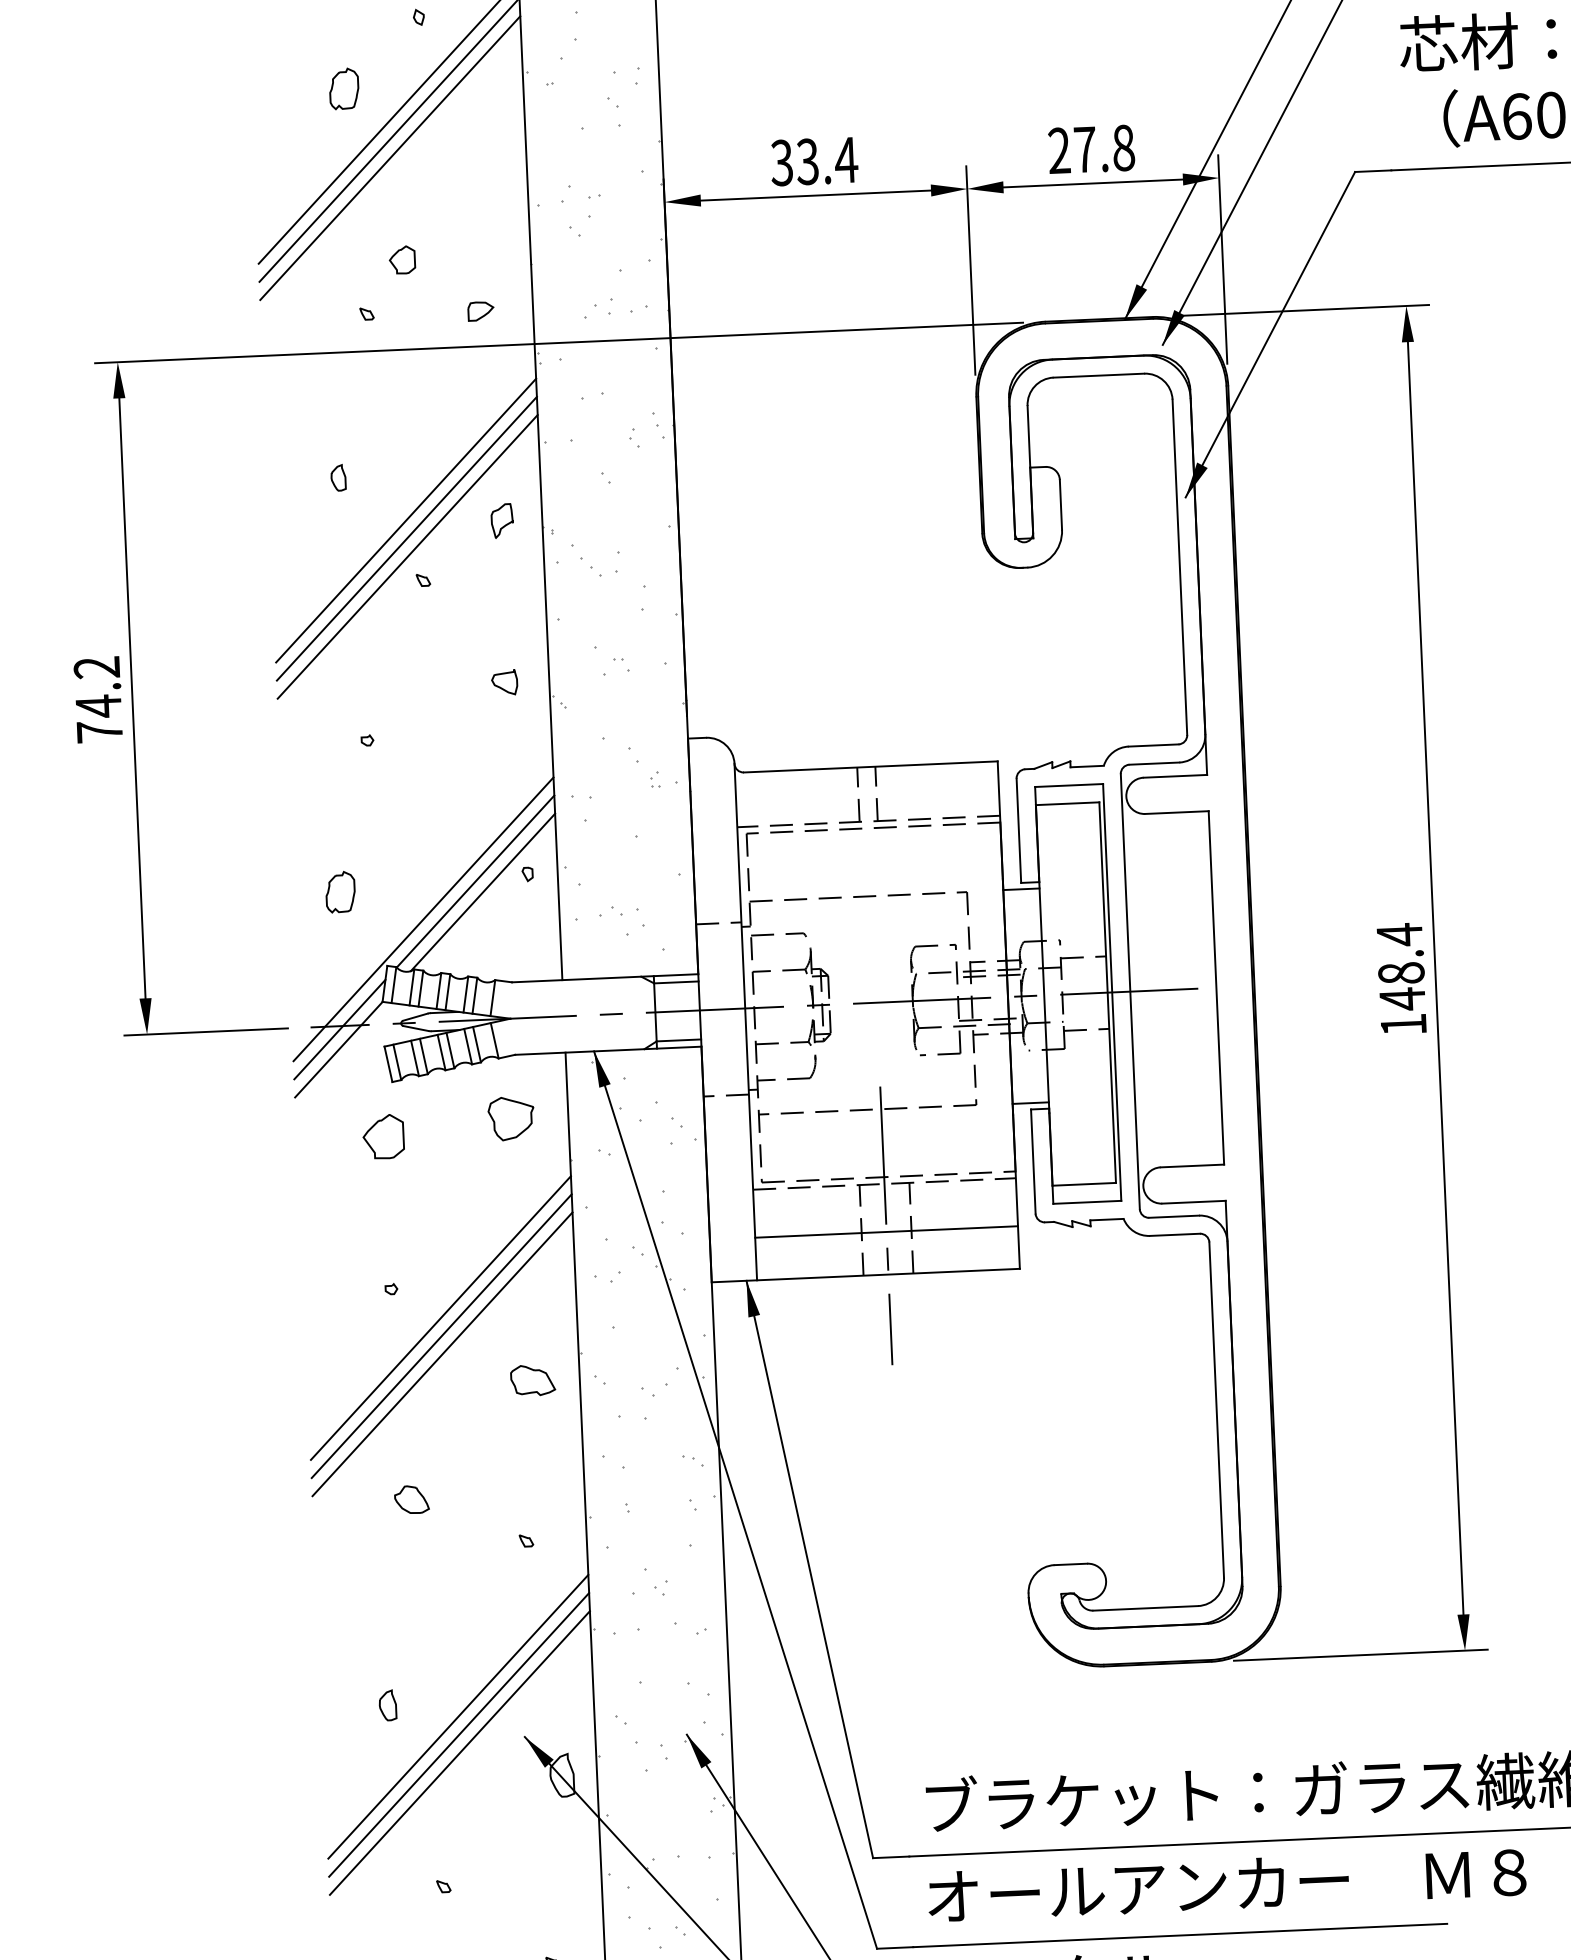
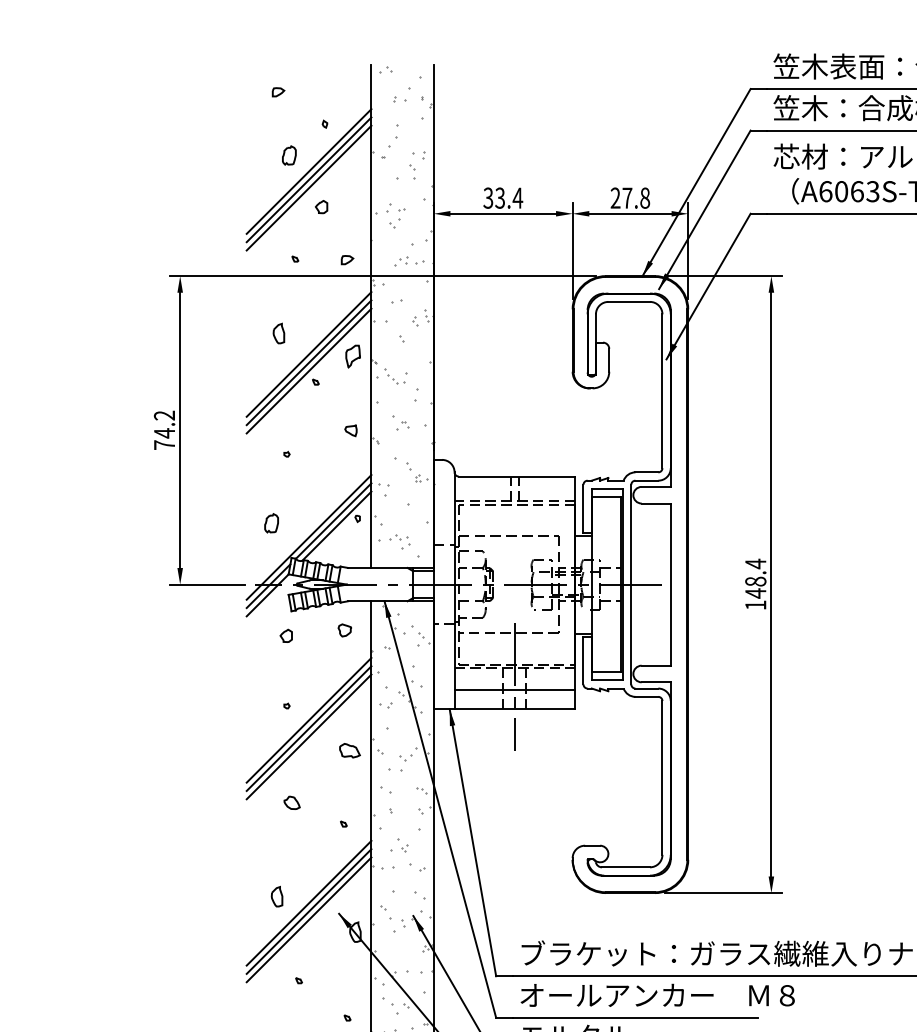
part: (402, 261) -> (321, 207), moved
part: (337, 477) -> (278, 333), size x1.67
part: (500, 520) -> (352, 356), size x1.43
part: (509, 1118) -> (344, 630), size x0.62
part: (381, 1135) -> (285, 635), size x0.62
part: (386, 1705) -> (276, 896), size x1.43

